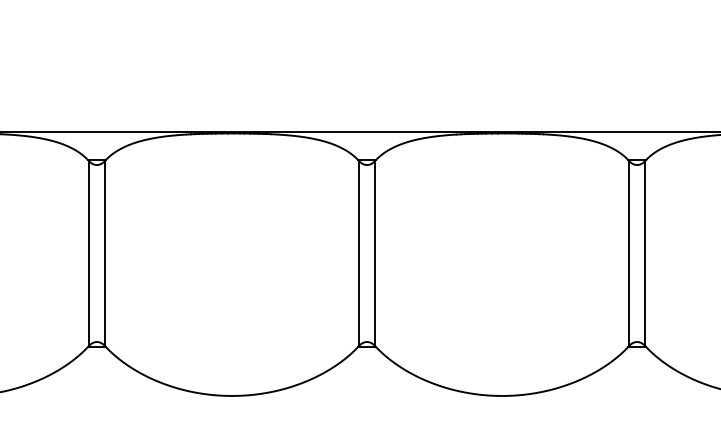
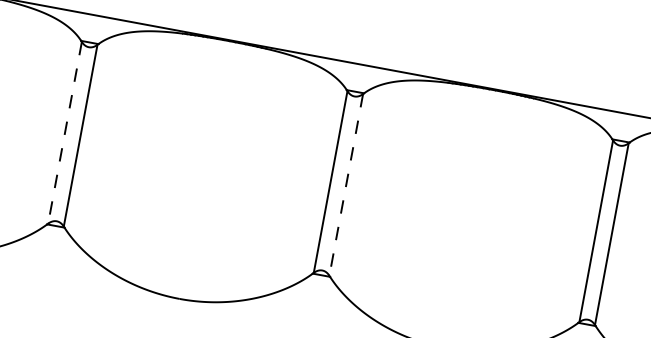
line: (89, 254) -> (65, 133), solid -> dashed
line: (375, 254) -> (346, 185), solid -> dashed

